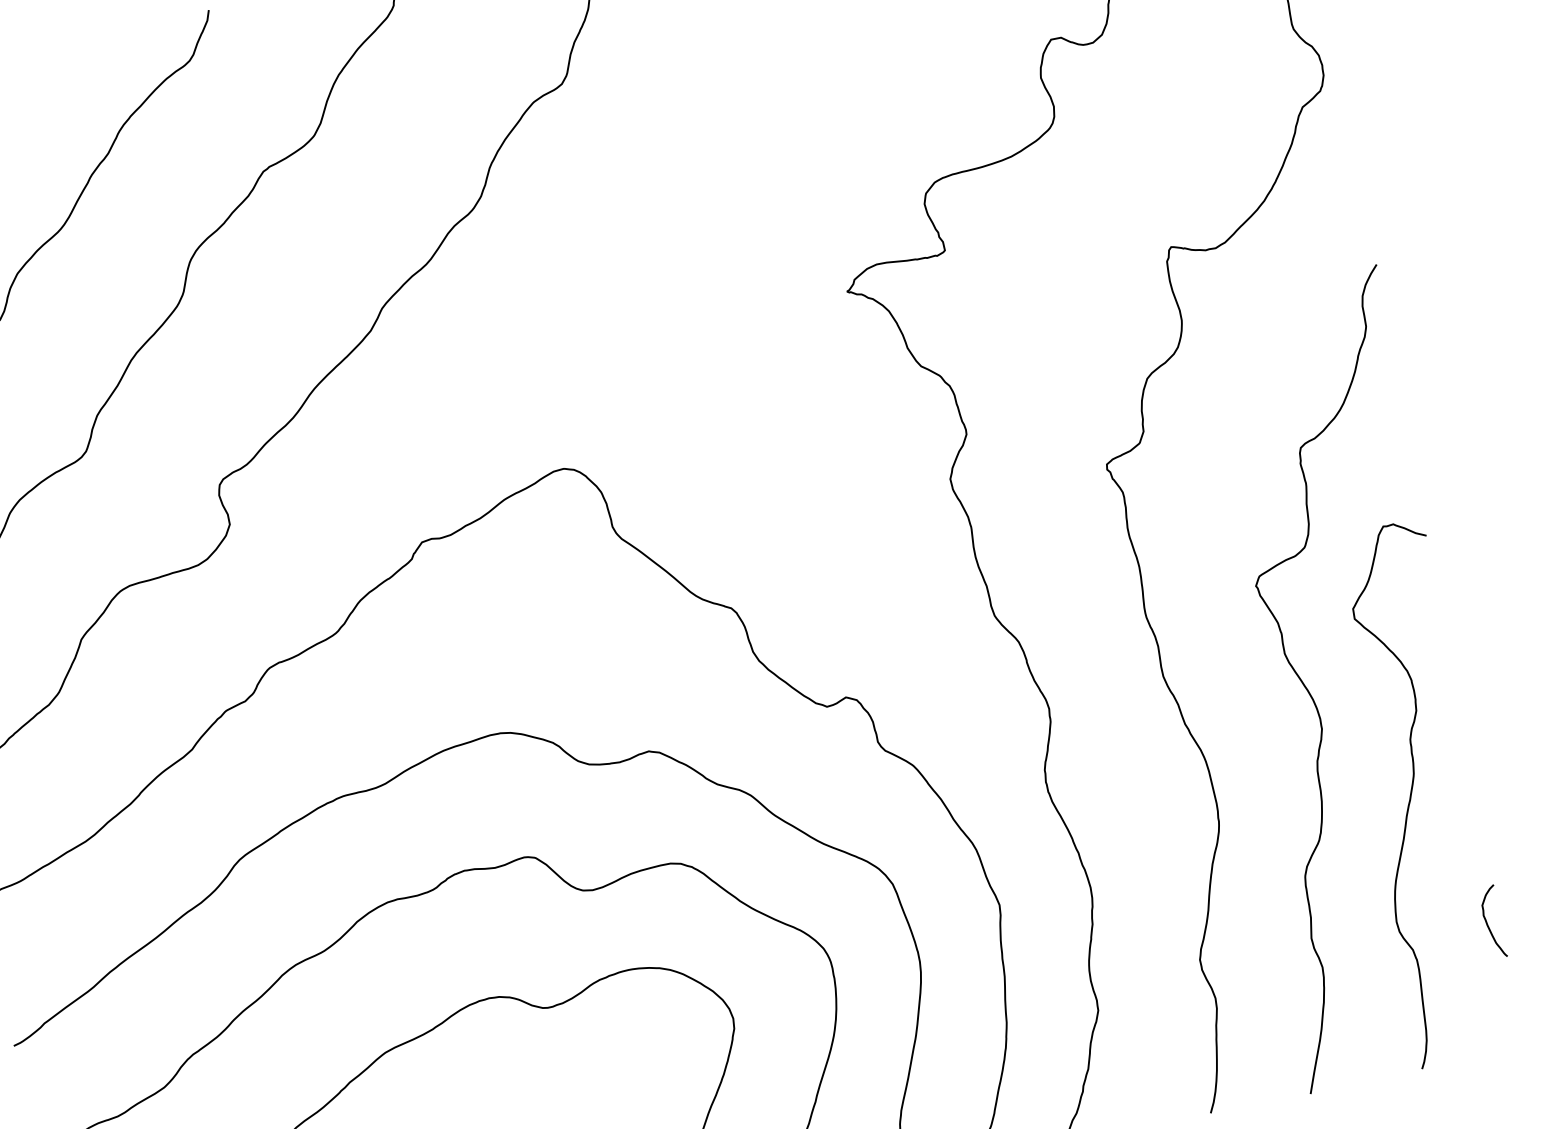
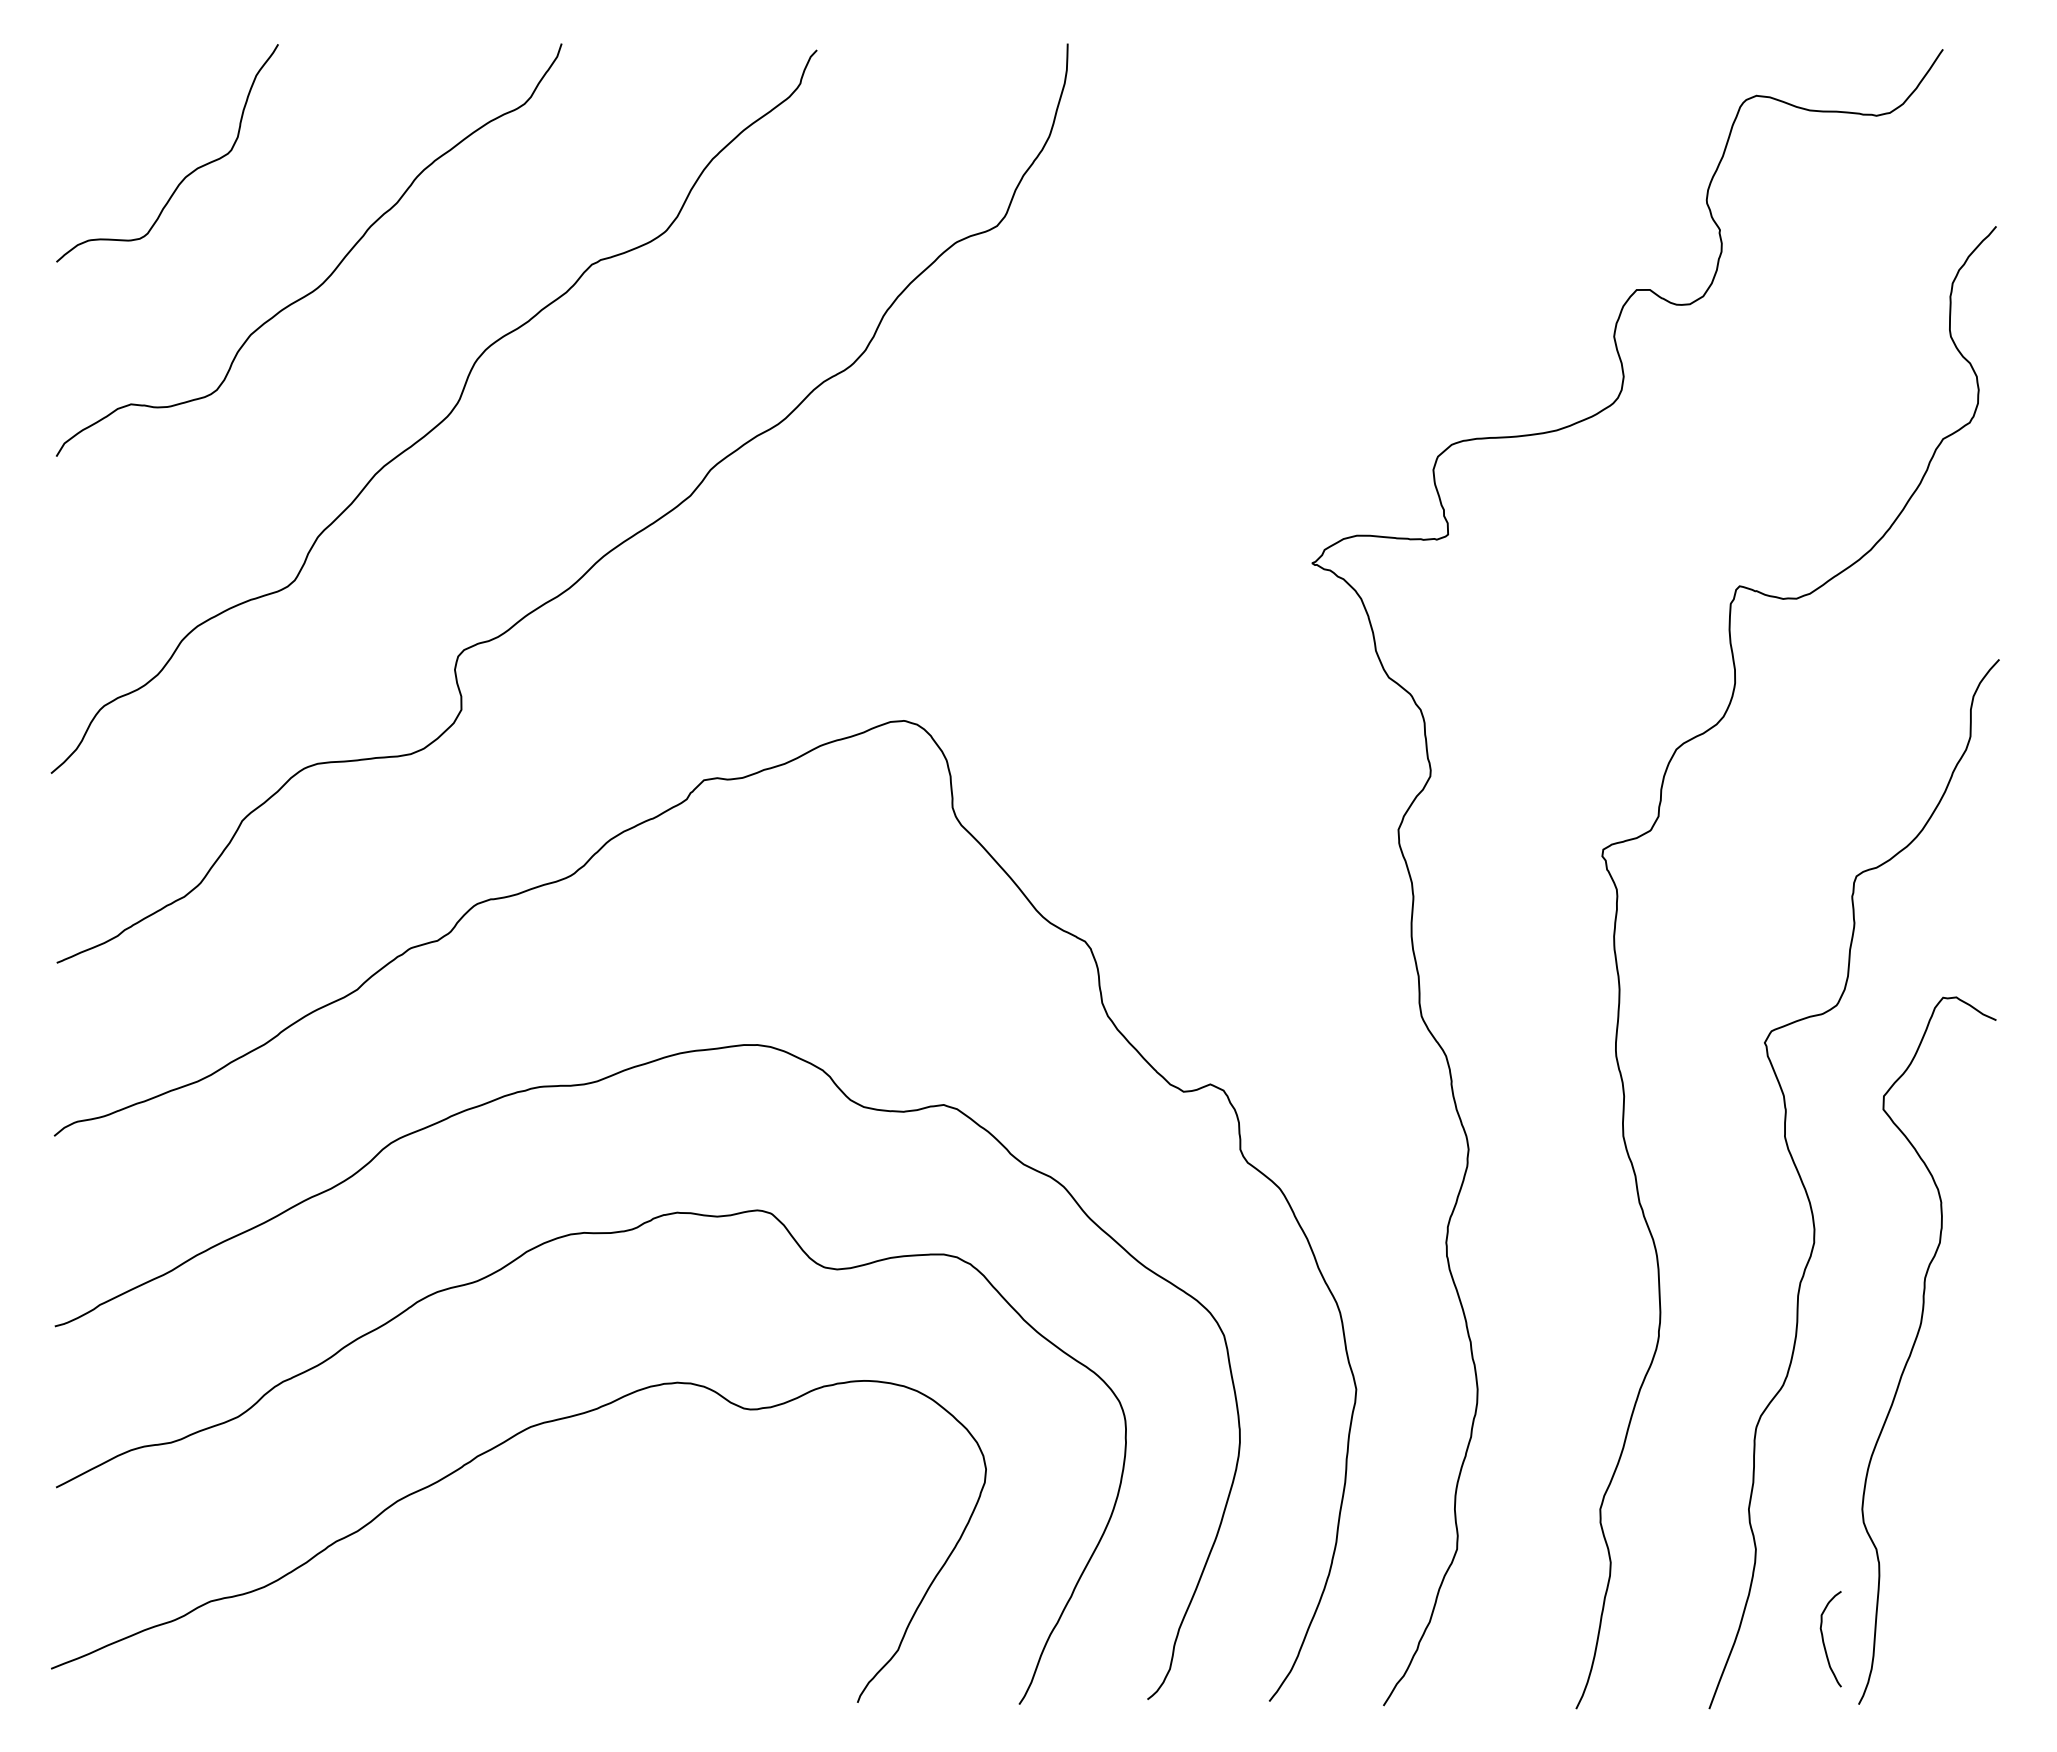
curve: (1488, 924) -> (1824, 1641), moved

